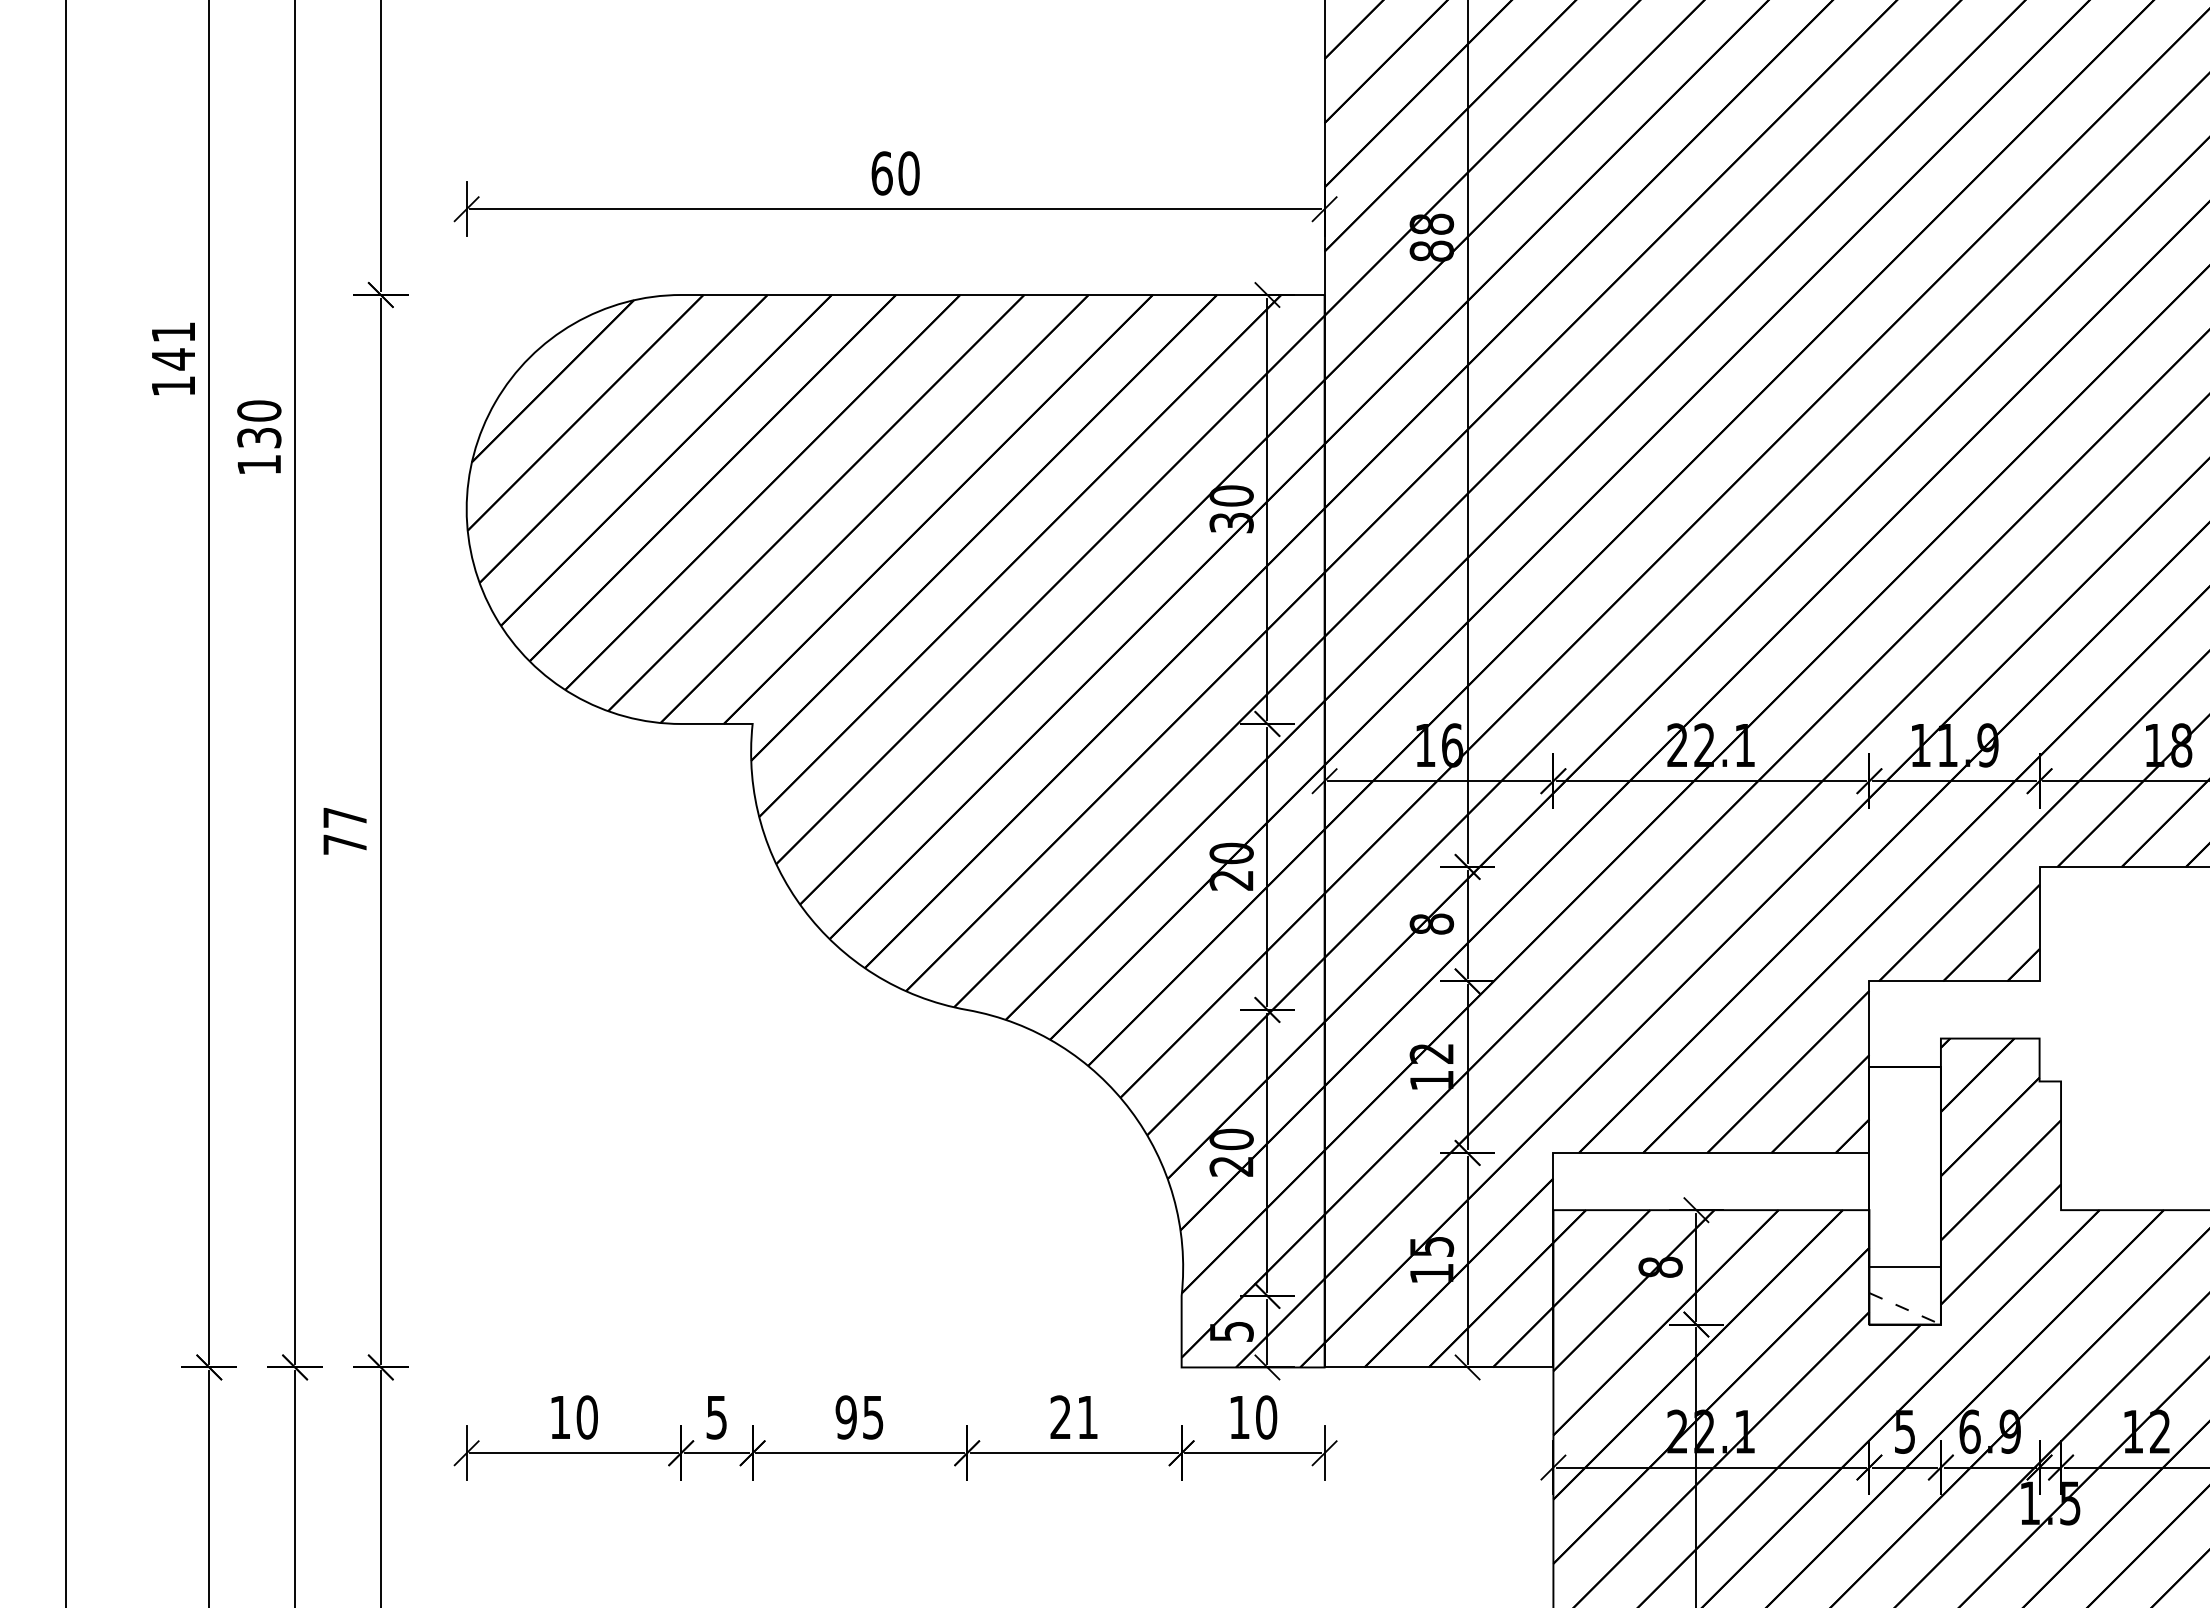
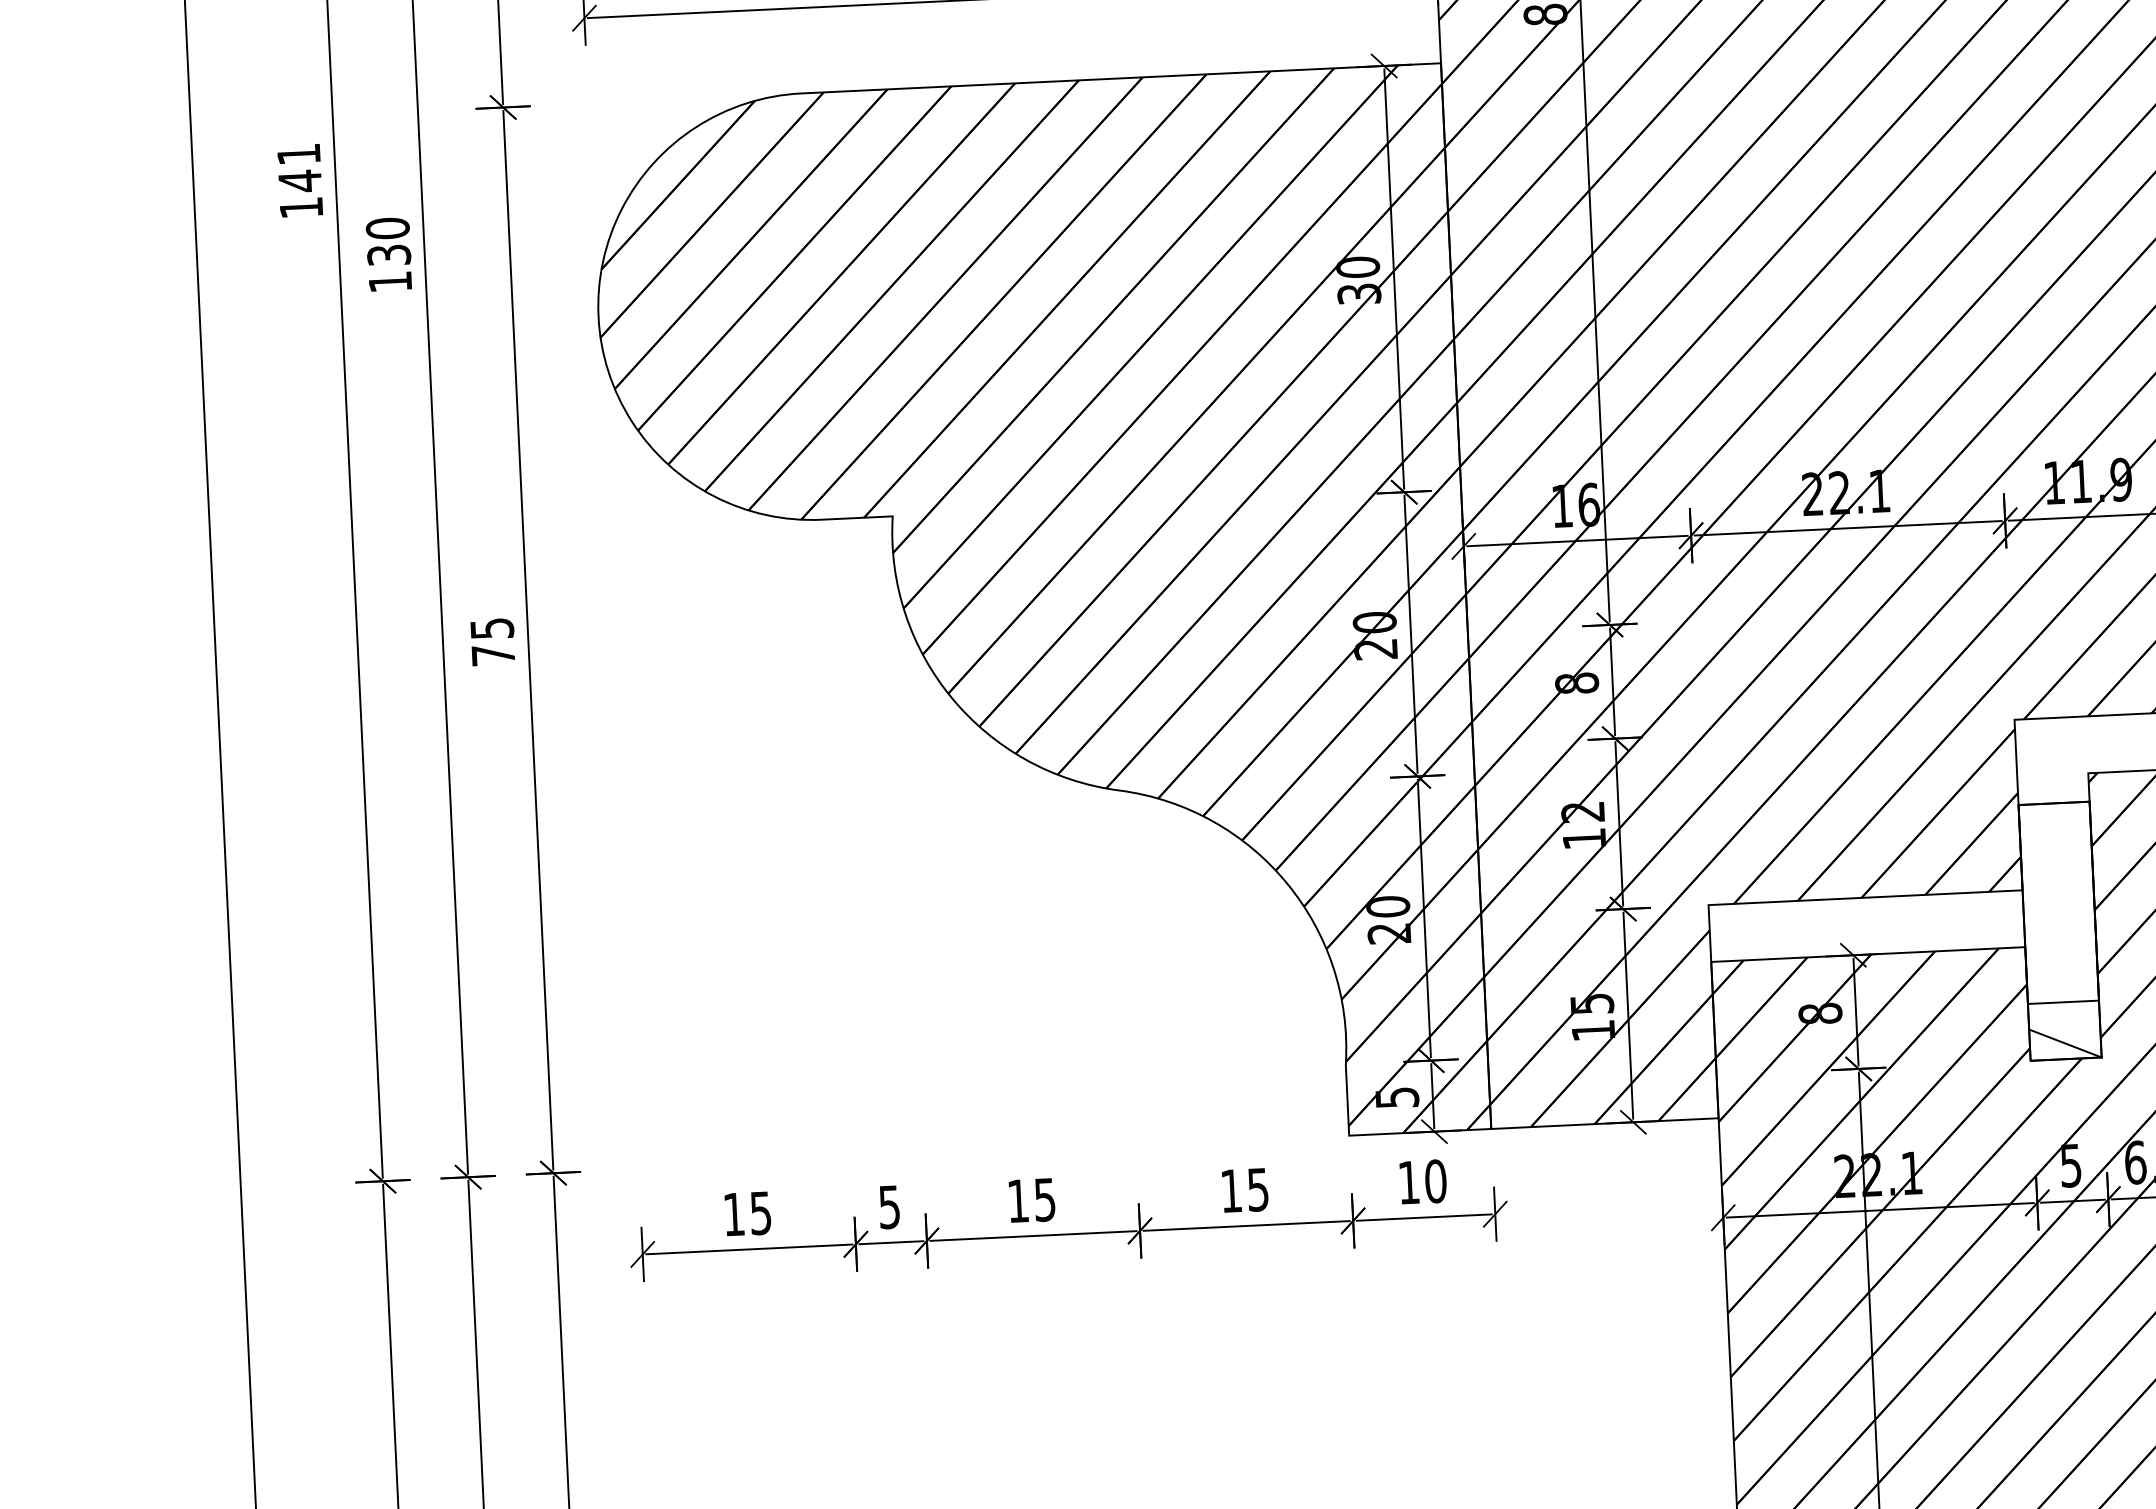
text: (345, 817) -> (492, 628), 77 -> 75
line: (1905, 1309) -> (2065, 1044), dashed -> solid
text: (586, 1417) -> (760, 1213), 10 -> 15
text: (845, 1417) -> (1017, 1201), 95 -> 15
text: (1073, 1417) -> (1244, 1190), 21 -> 15

